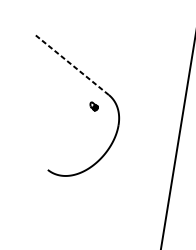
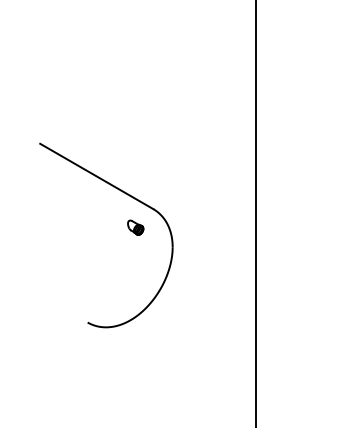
line: (71, 64) -> (96, 176), dashed -> solid
part: (93, 106) -> (135, 227), size x1.43

